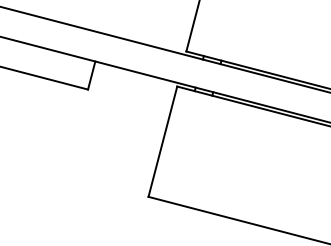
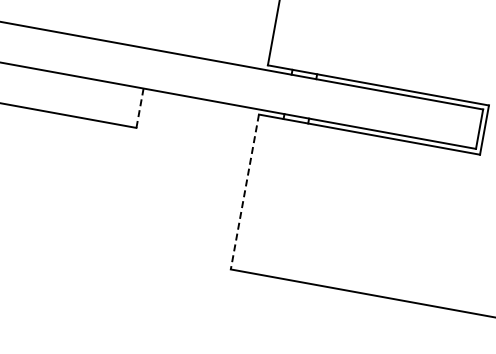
line: (91, 75) -> (139, 108), solid -> dashed
line: (162, 142) -> (244, 192), solid -> dashed

